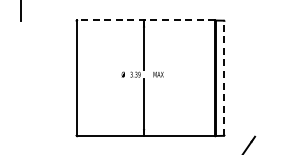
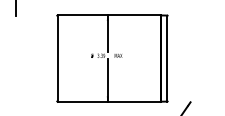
line: (145, 20) -> (108, 15), dashed -> solid
line: (223, 78) -> (167, 58), dashed -> solid

